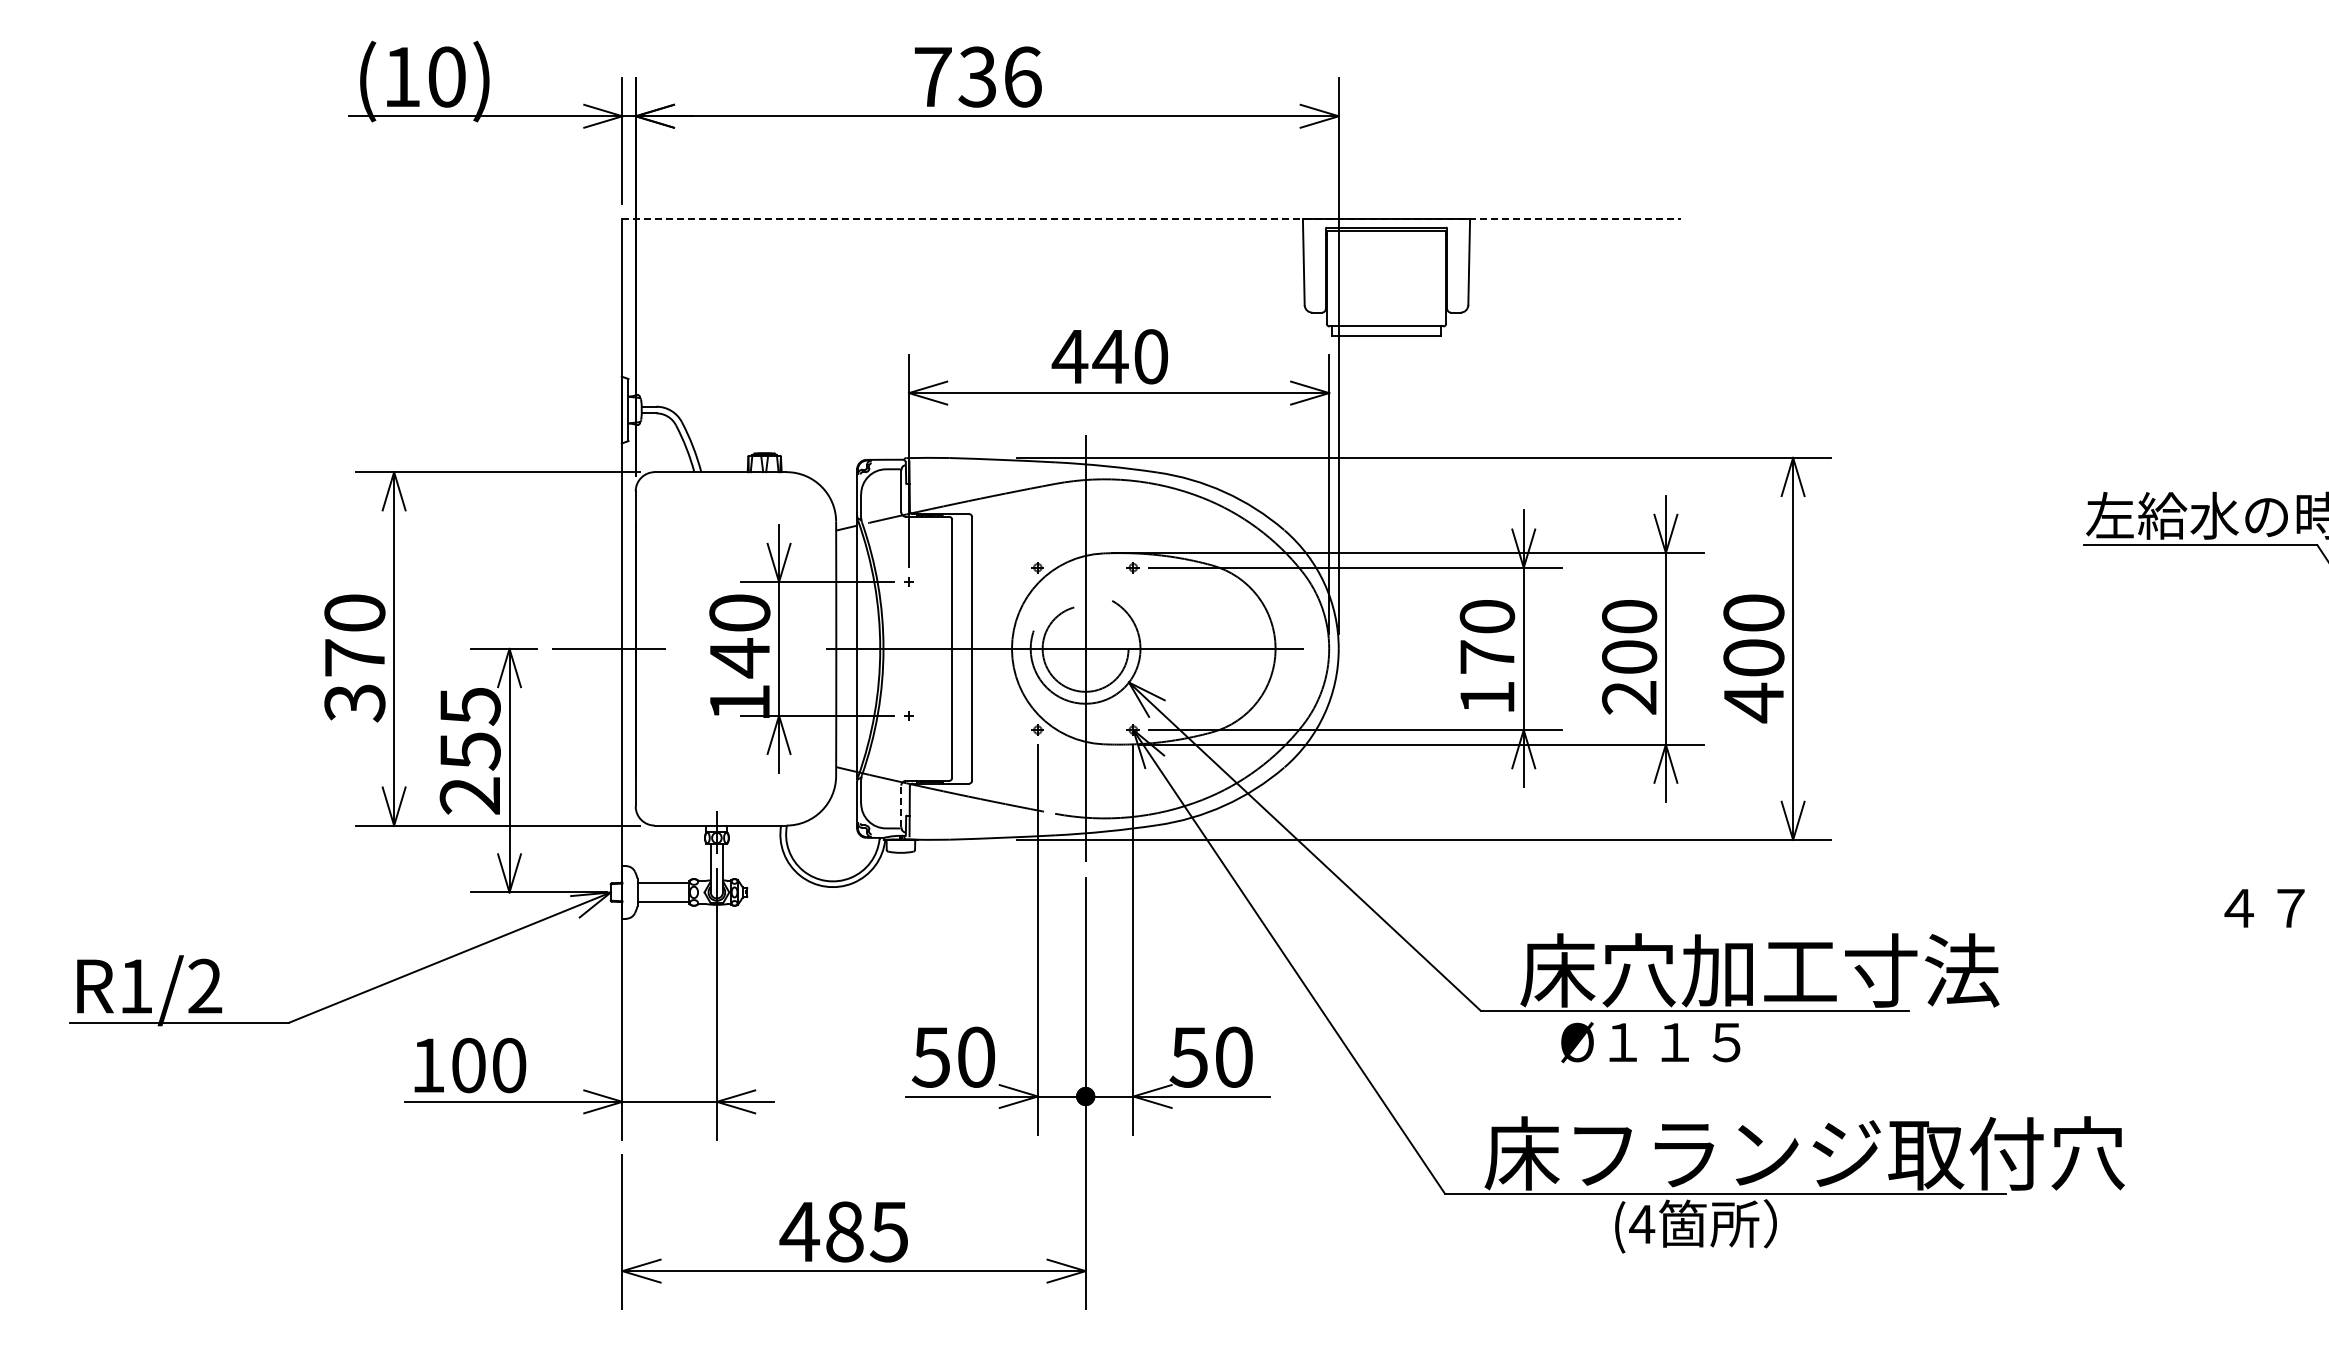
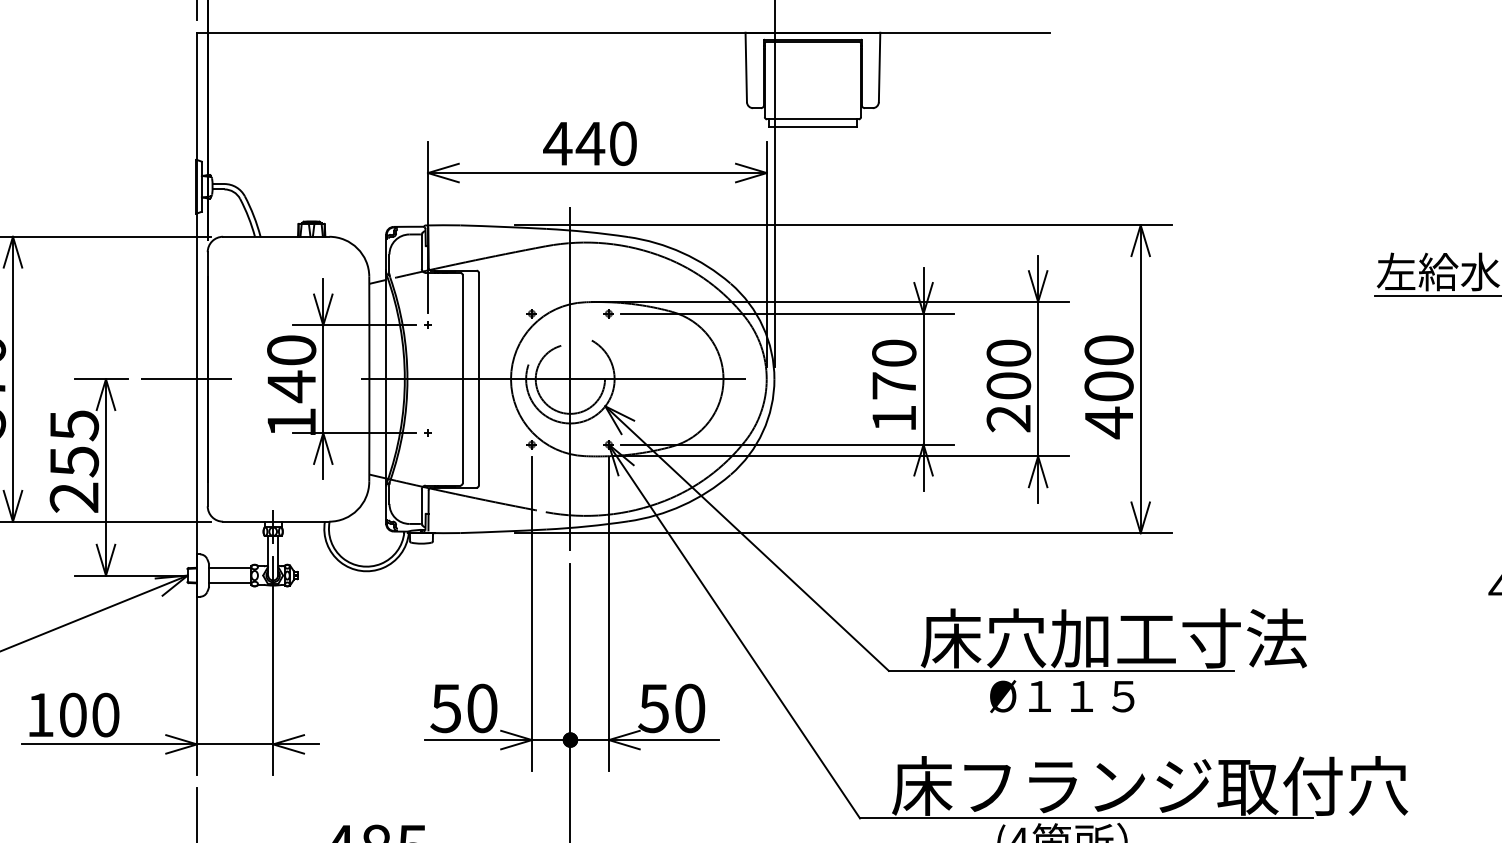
line: (1152, 219) -> (624, 33), dashed -> solid
line: (901, 806) -> (421, 506), dashed -> solid
text: (1650, 1042) -> (1062, 696), moved

